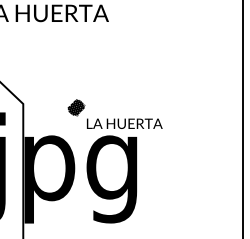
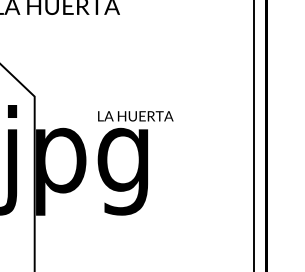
part: (76, 107) -> (87, 100), removed

